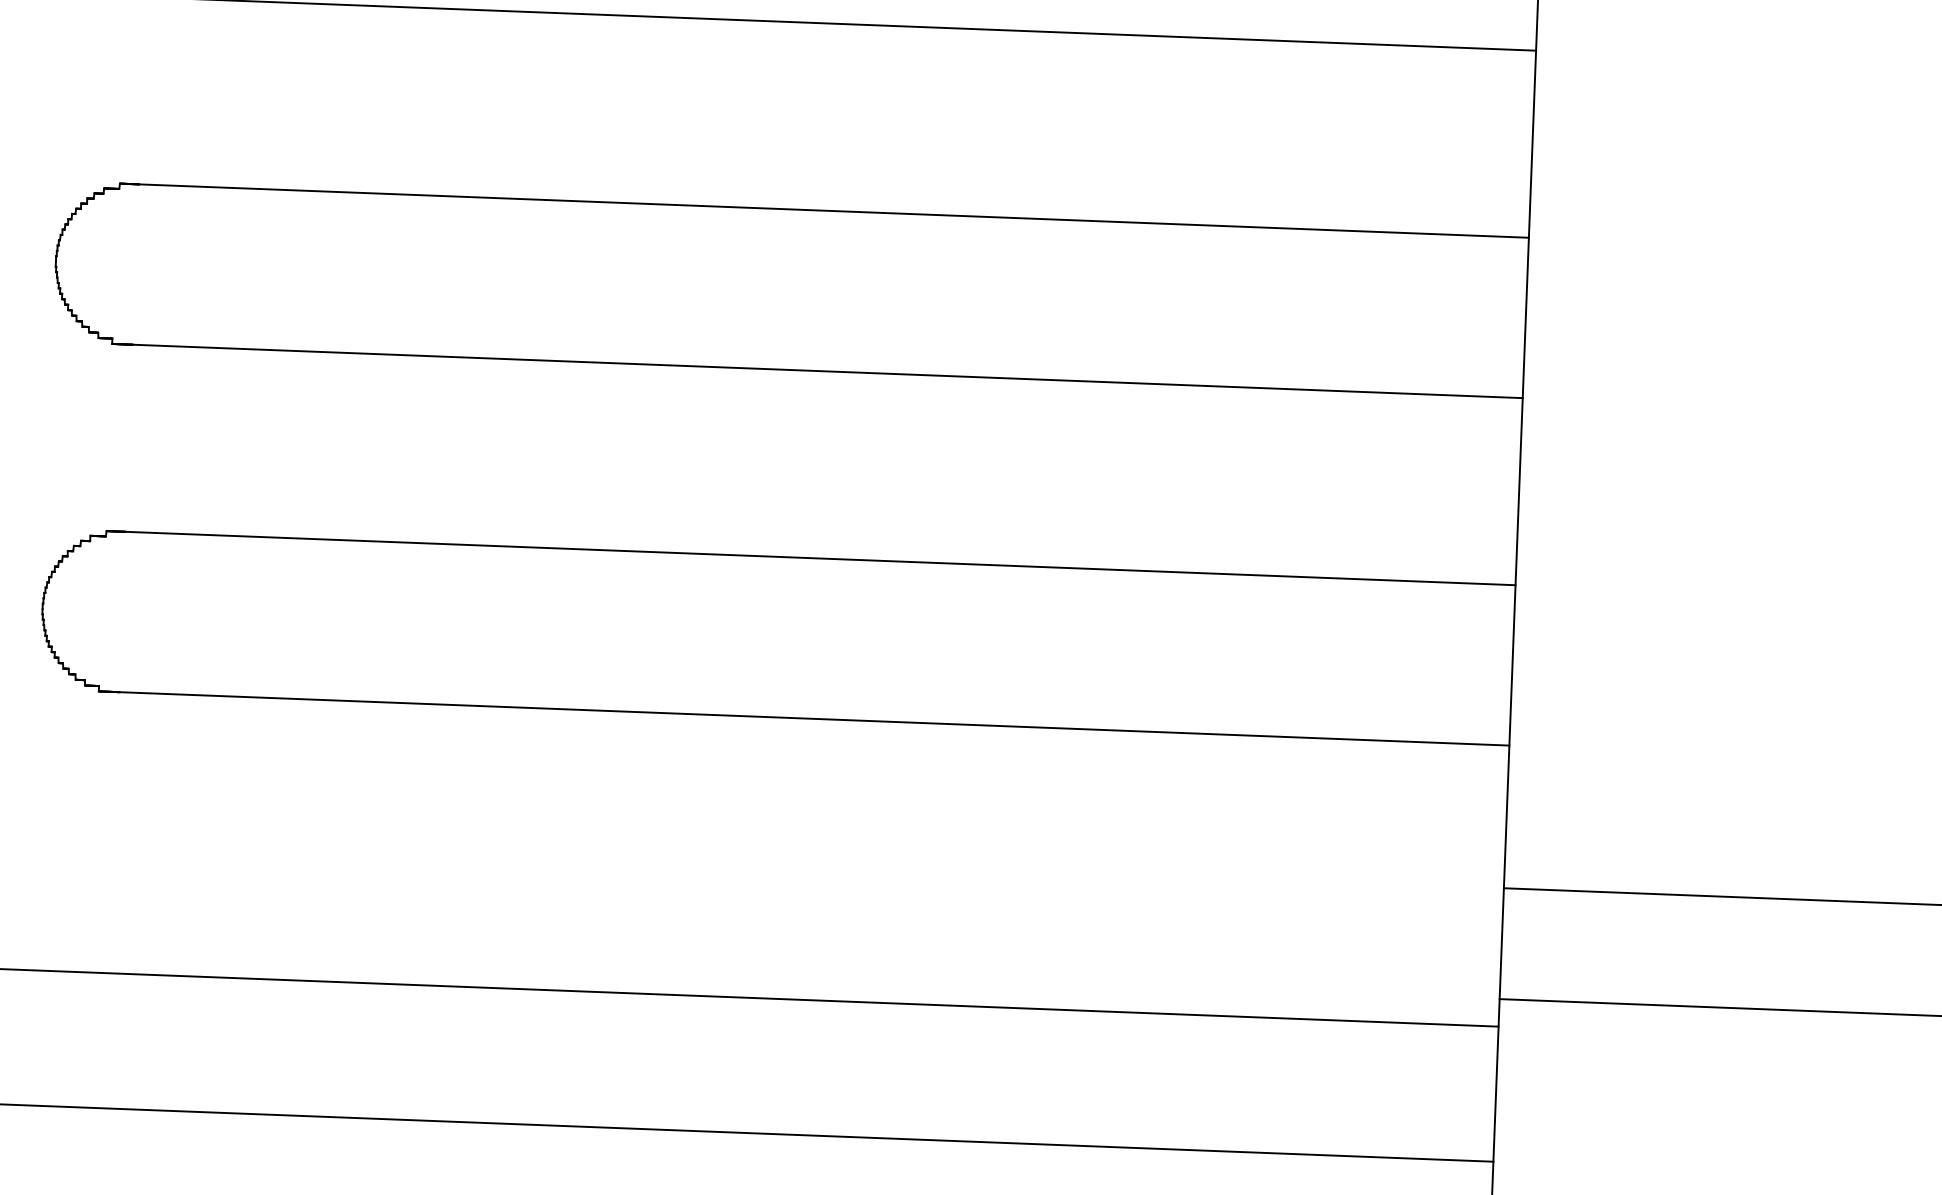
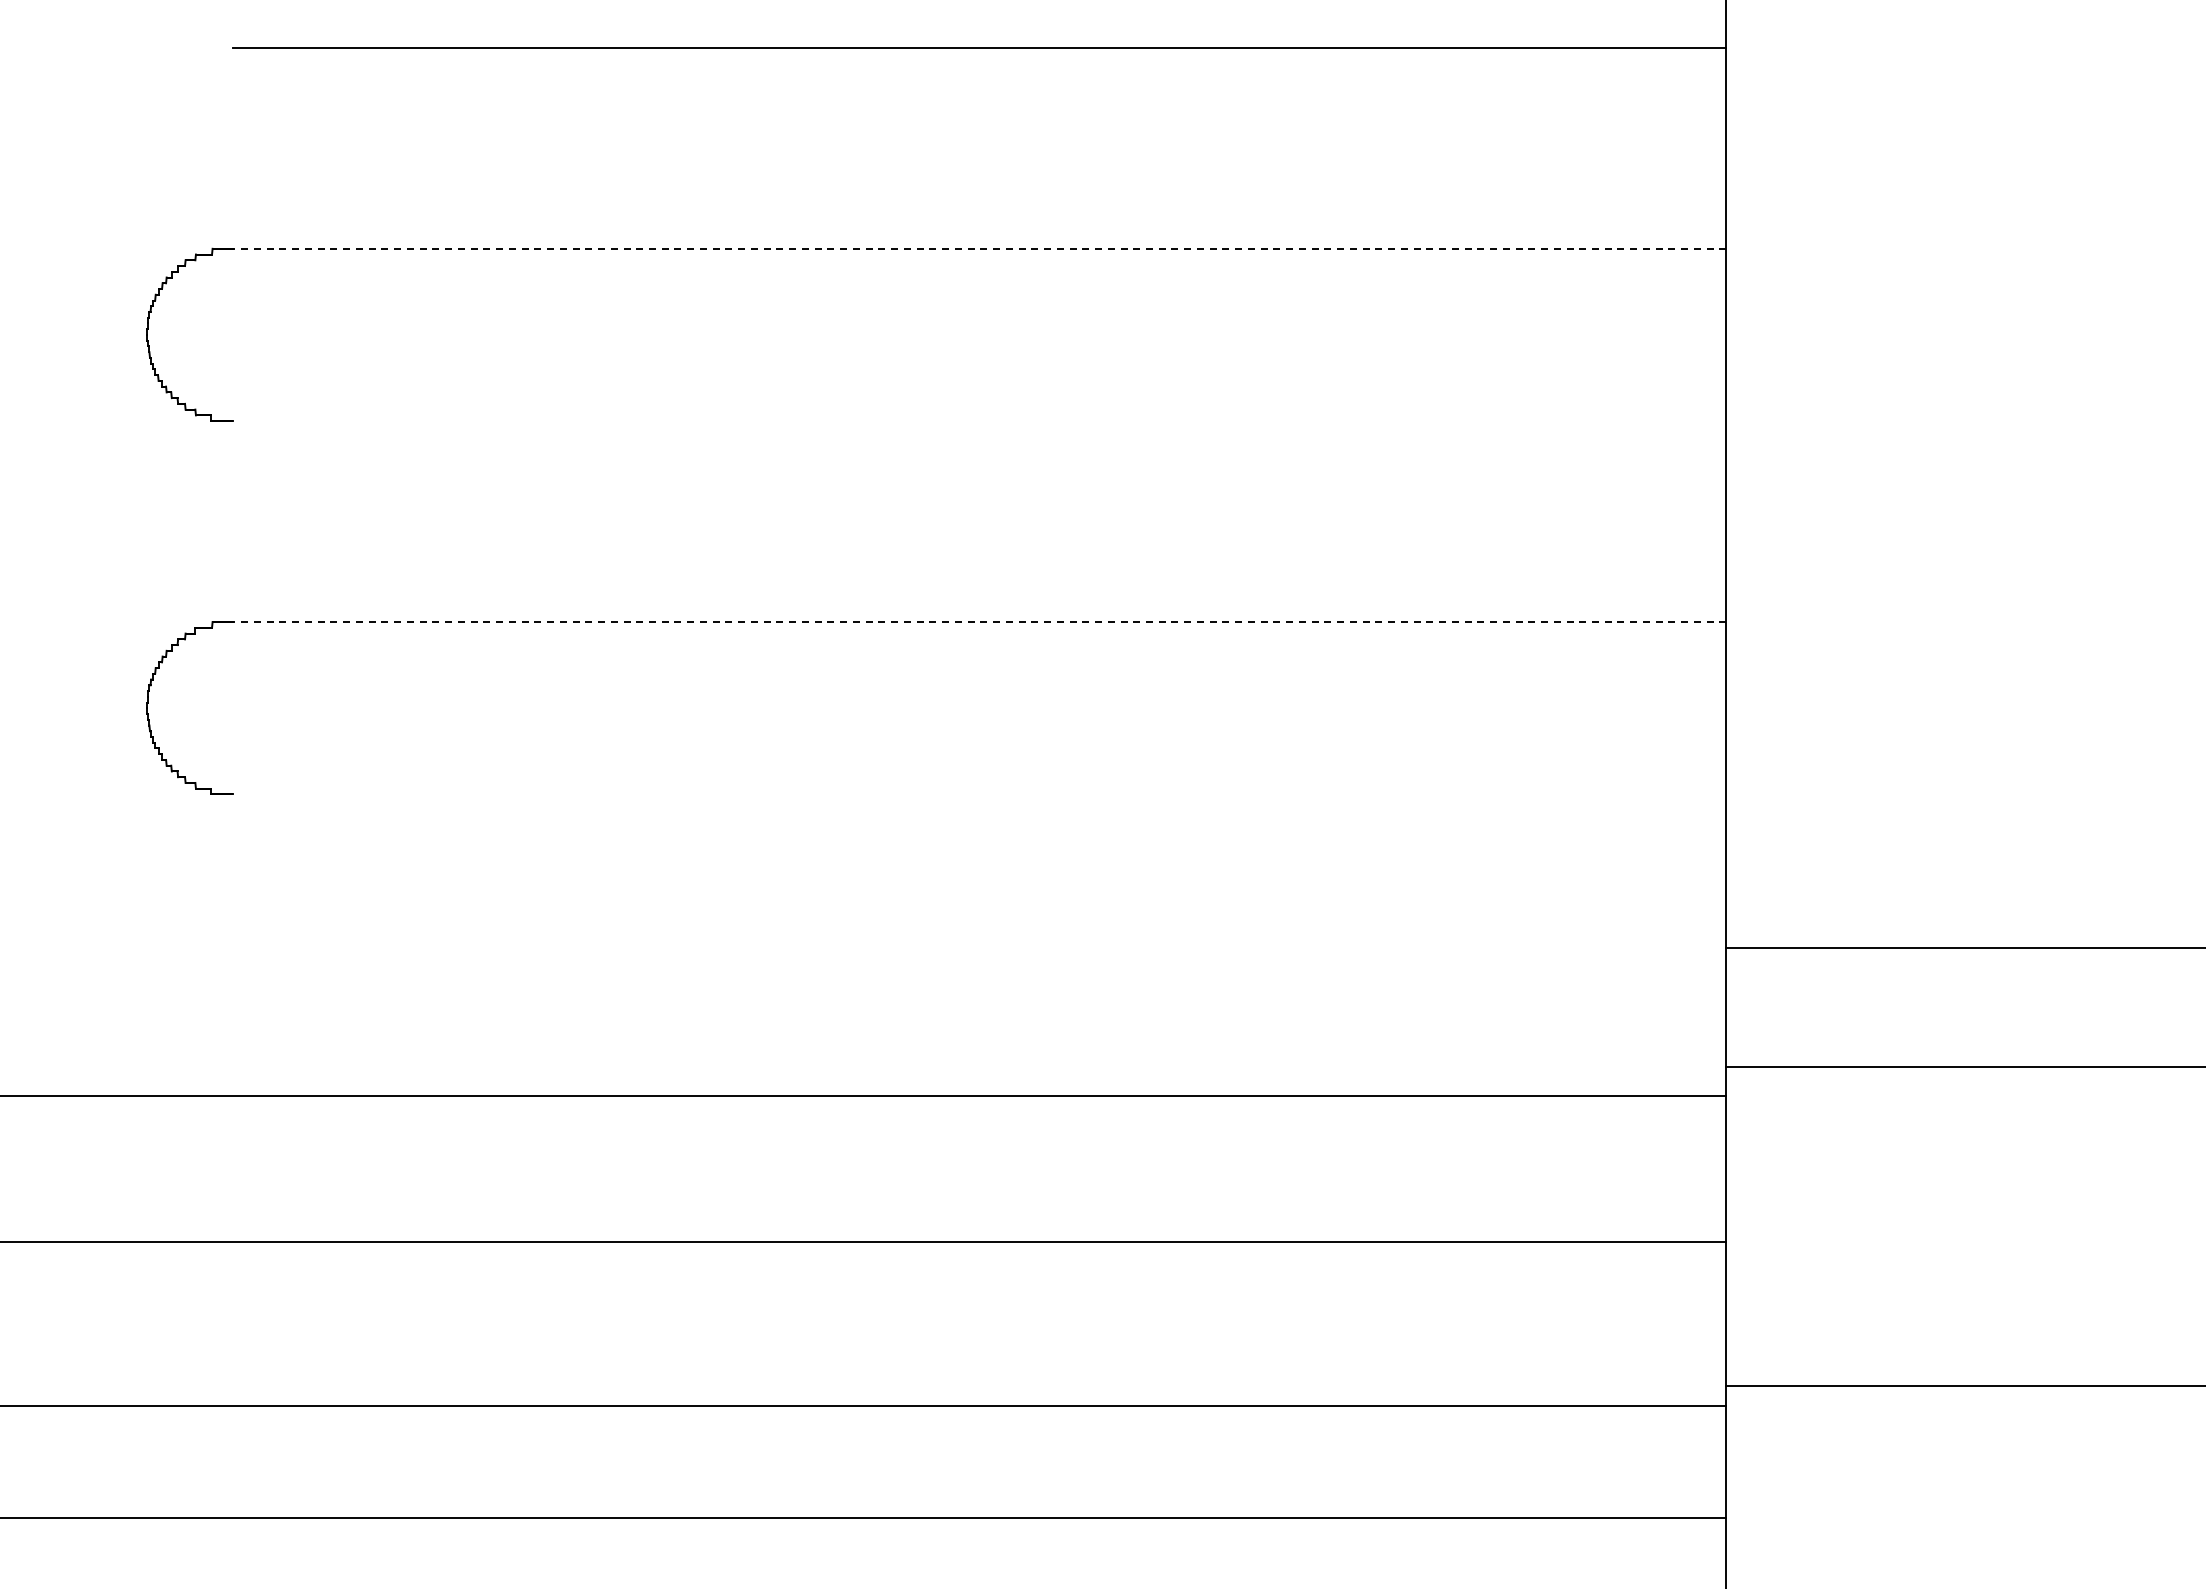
line: (833, 210) -> (979, 248), solid -> dashed
line: (827, 371) -> (979, 421), removed
line: (820, 558) -> (979, 622), solid -> dashed
line: (814, 718) -> (979, 794), removed

